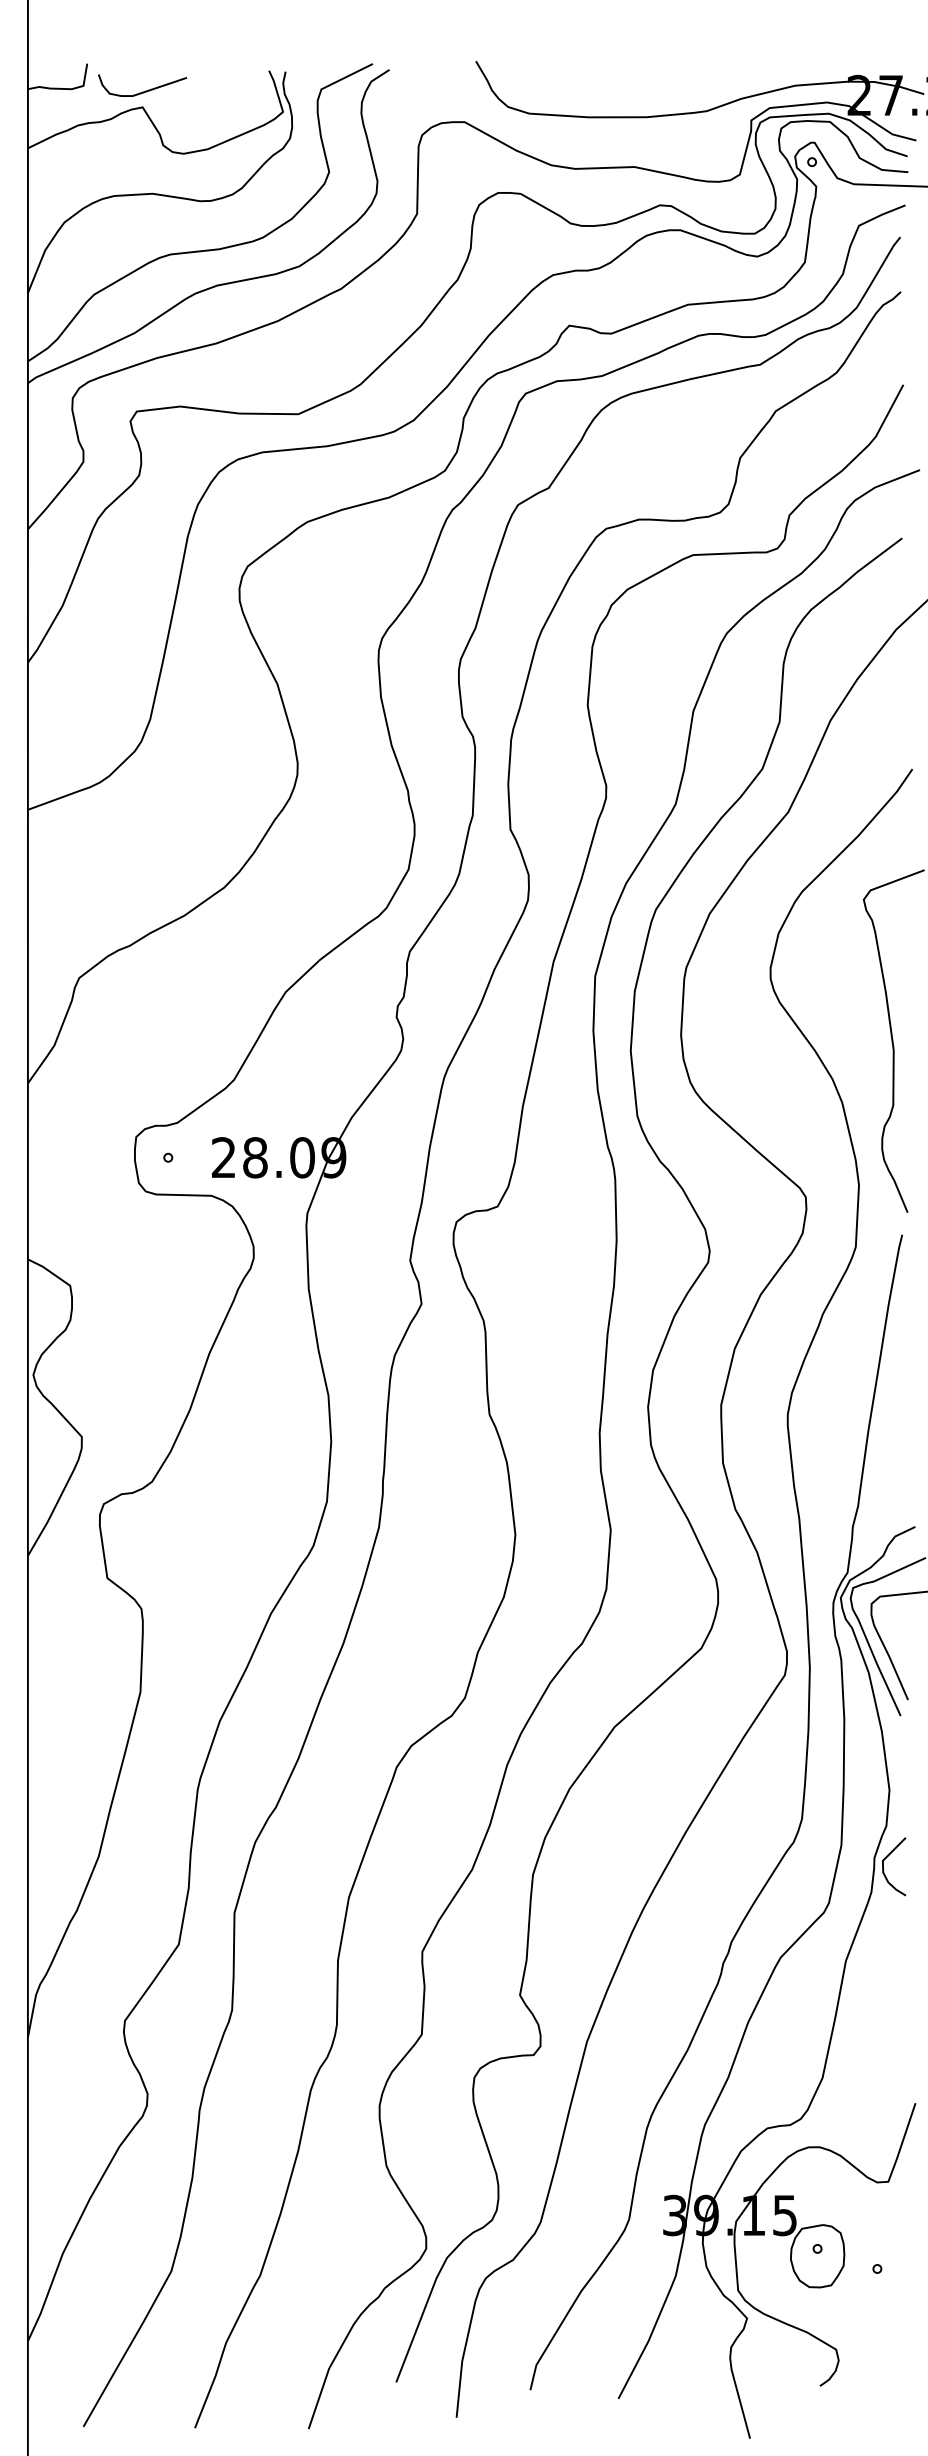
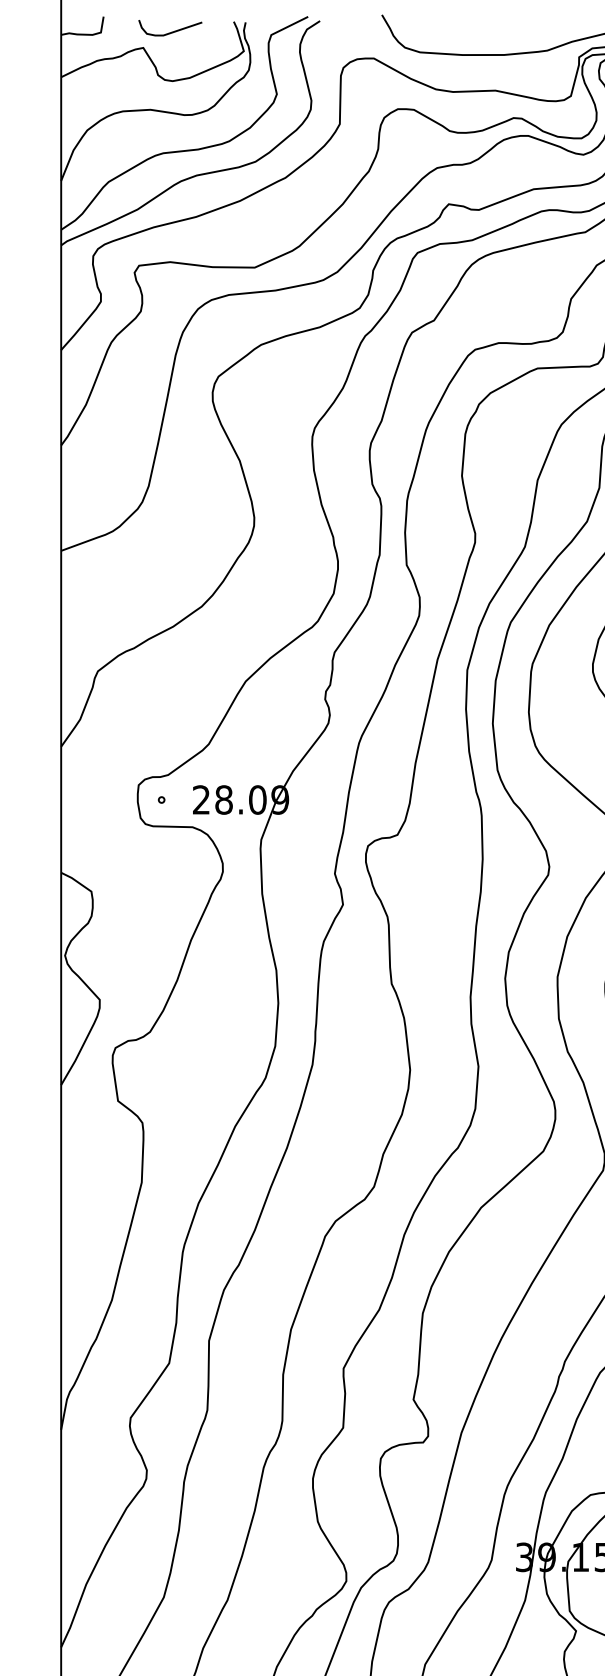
curve: (145, 90) -> (172, 31), moved

